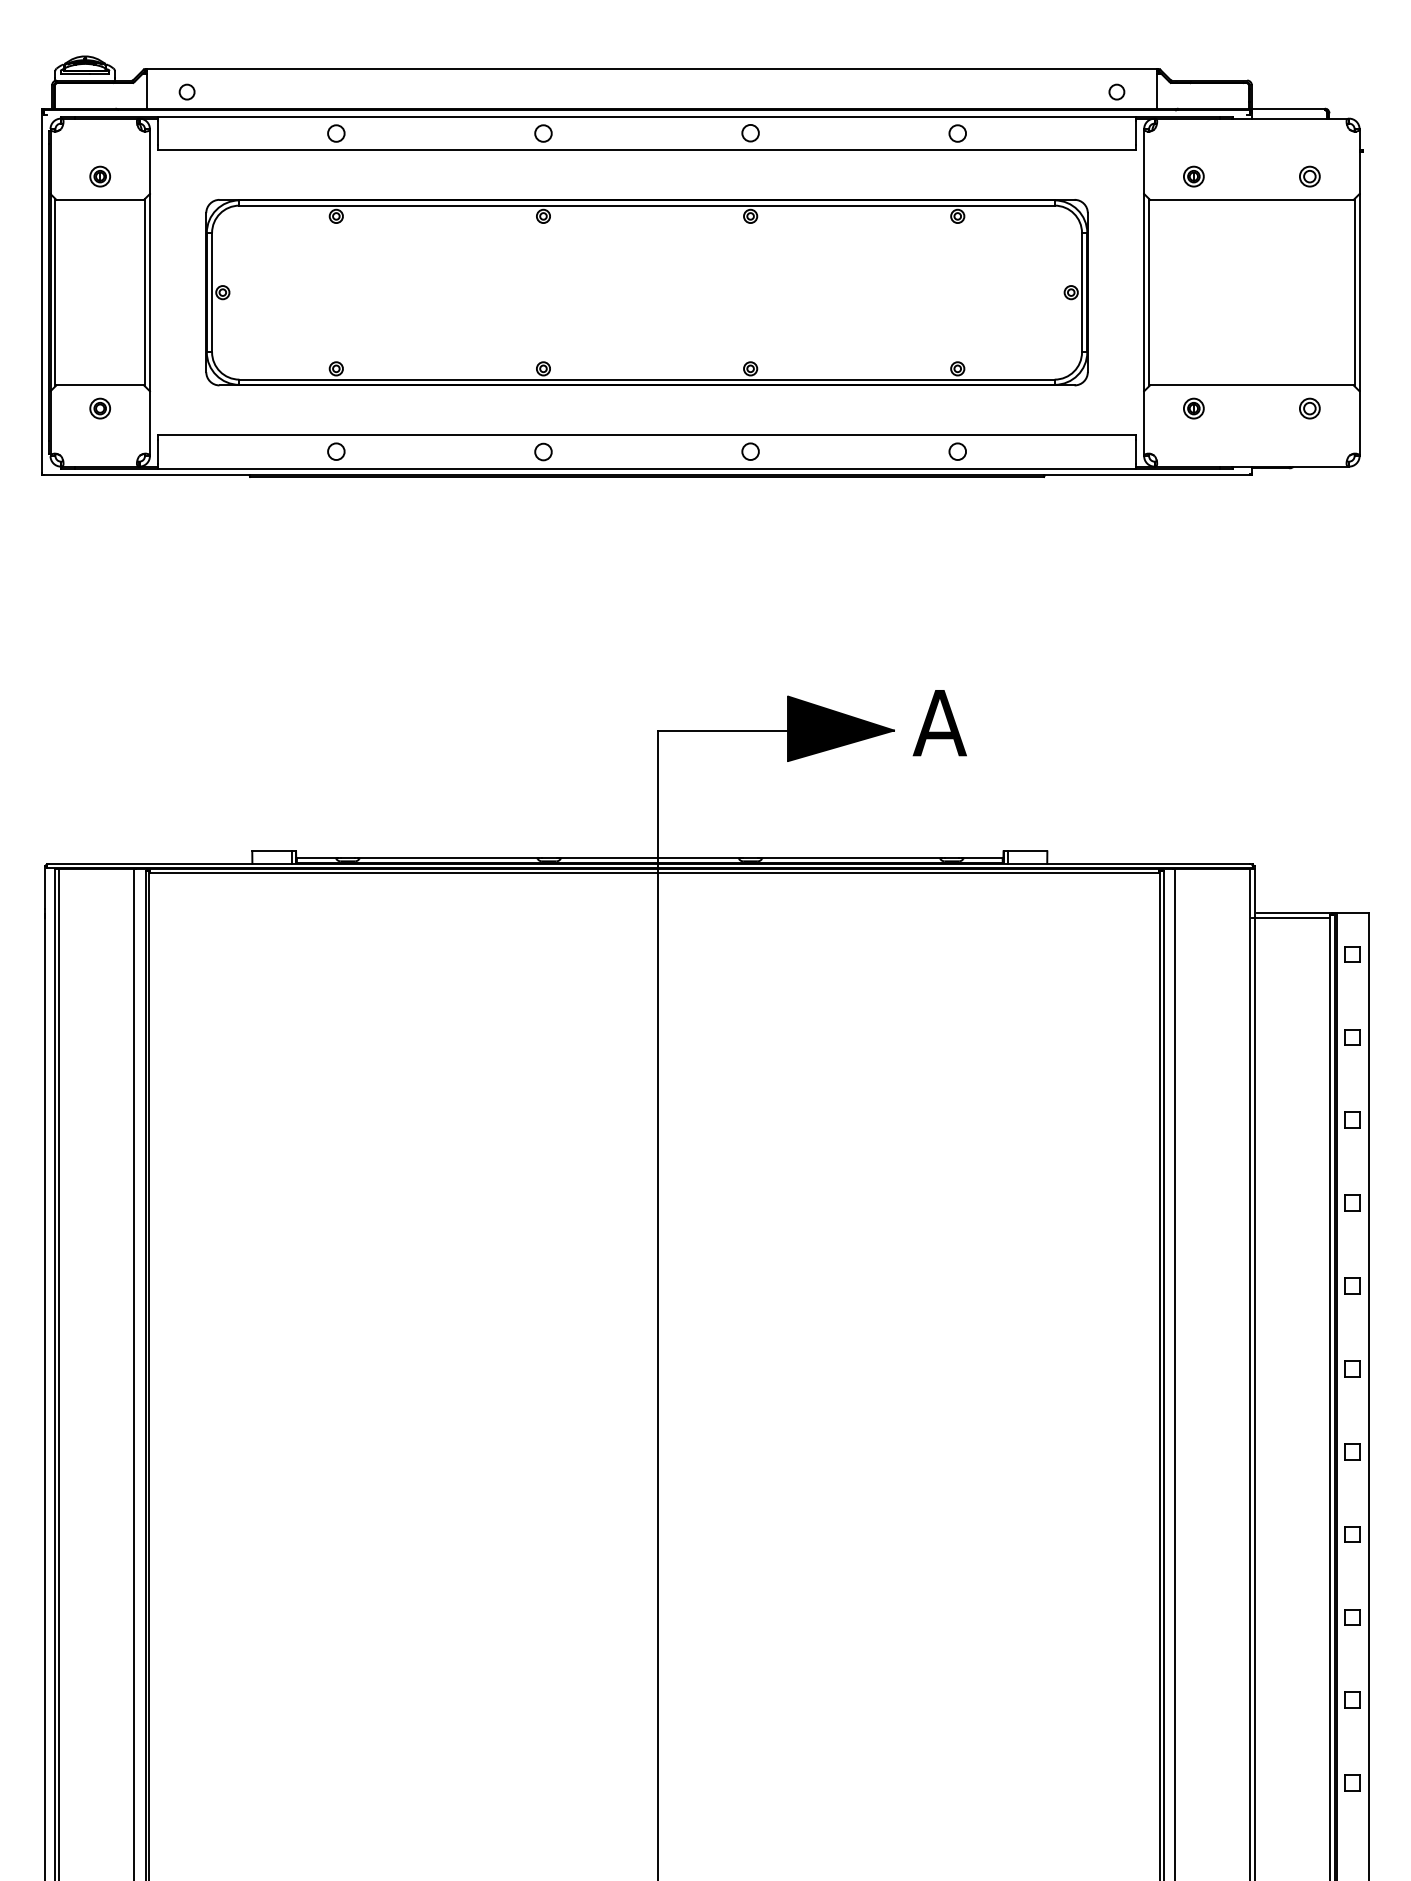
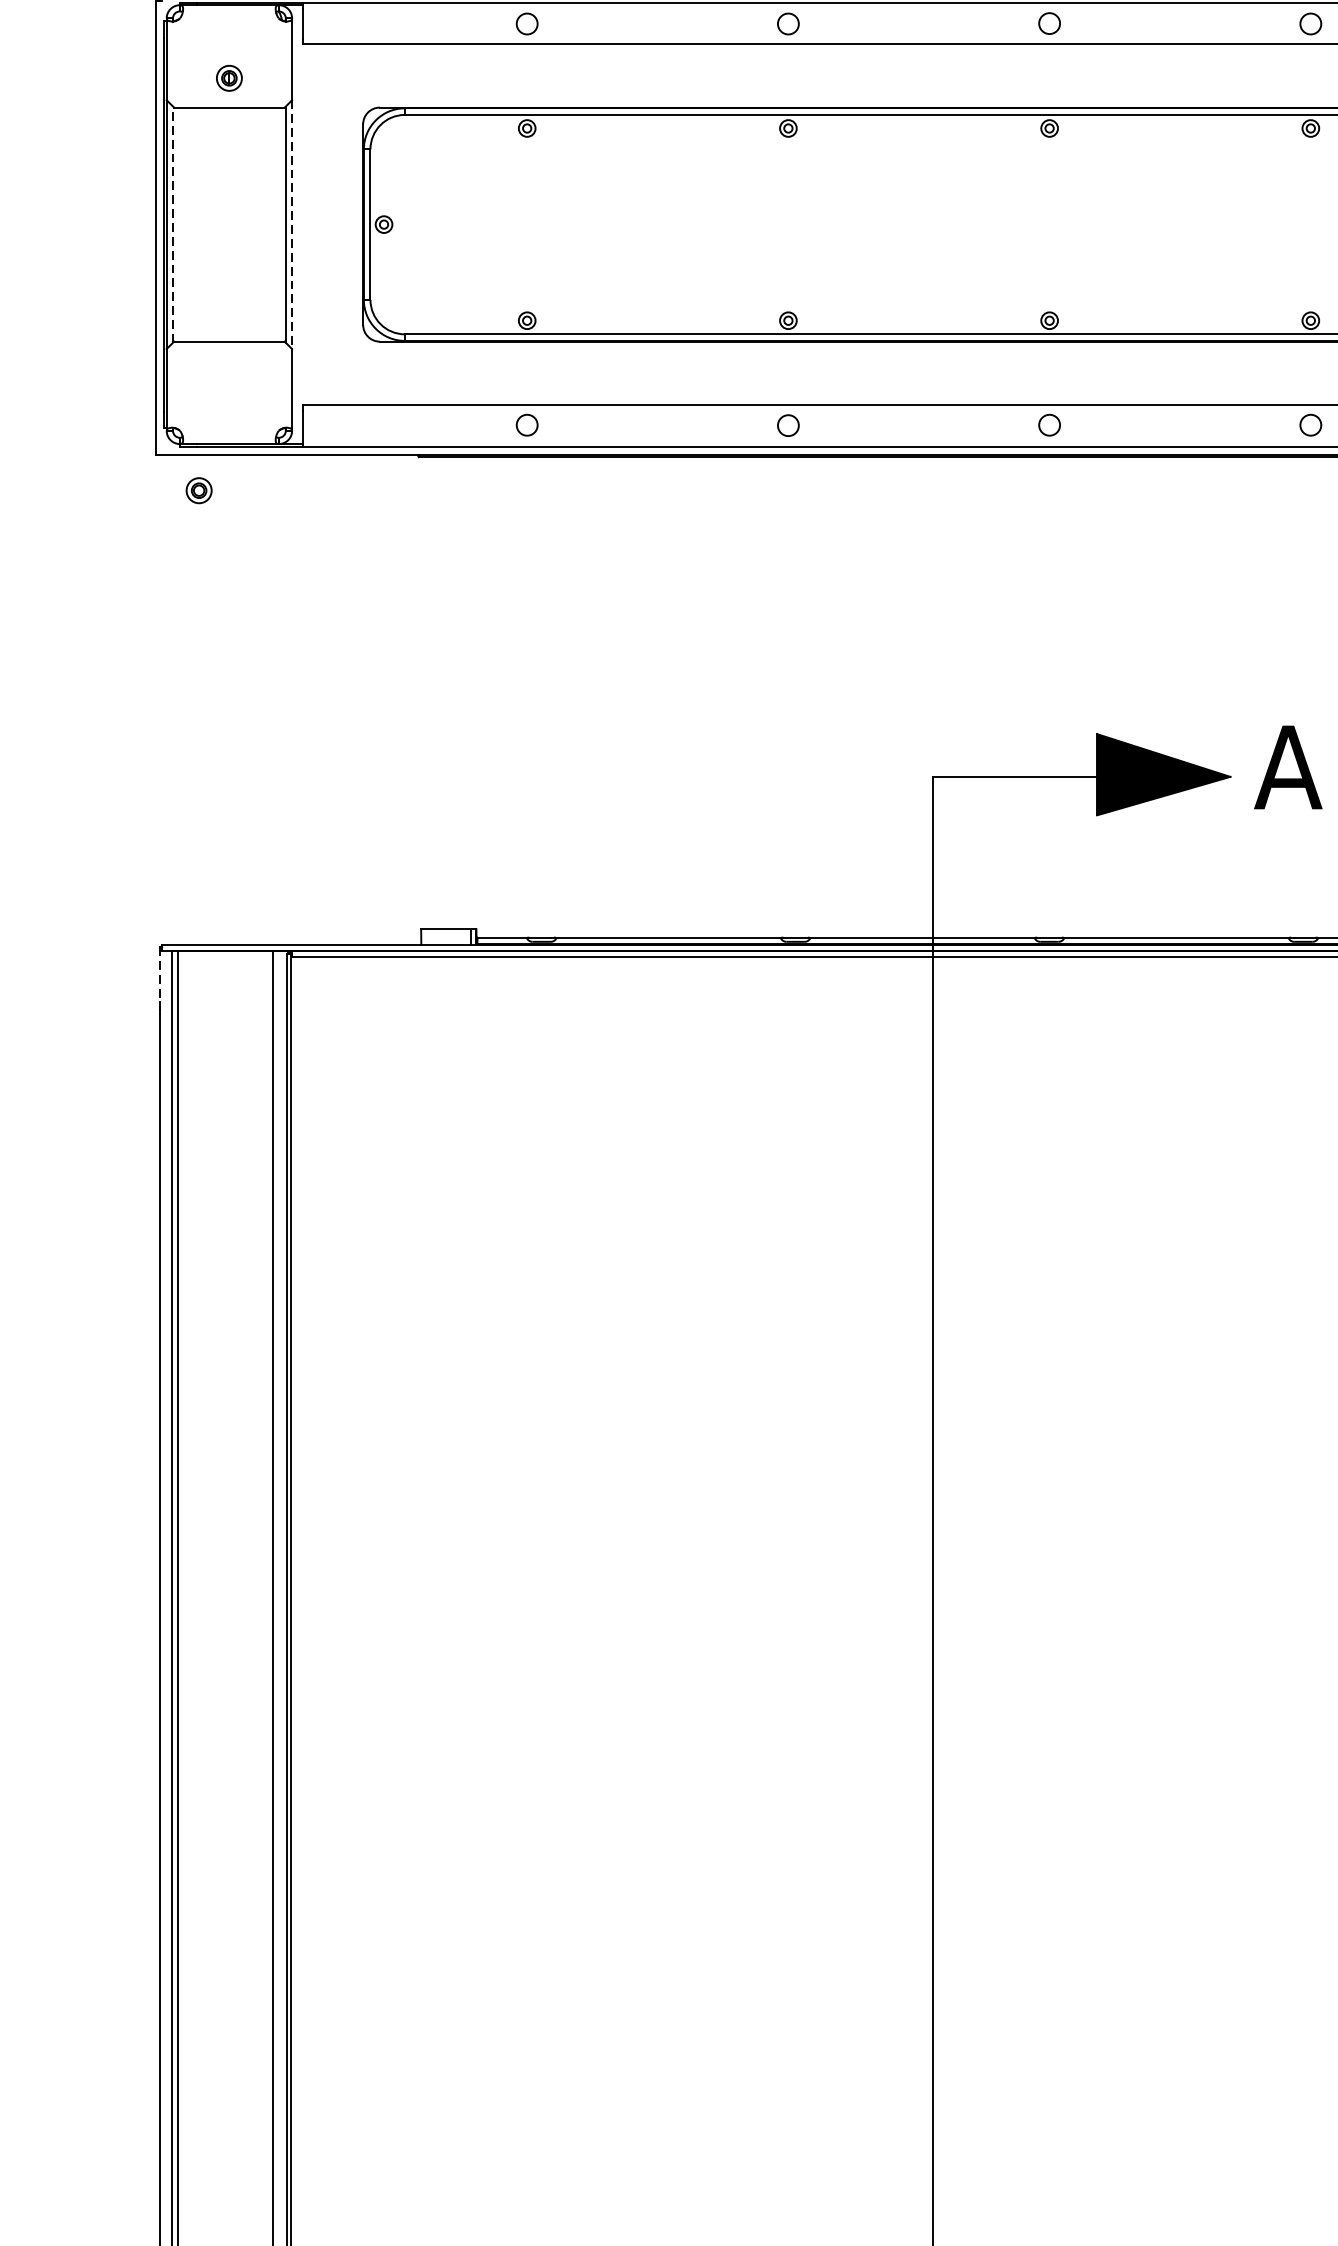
line: (55, 292) -> (173, 224), solid -> dashed
line: (149, 292) -> (291, 224), solid -> dashed
part: (100, 408) -> (199, 490), moved
line: (44, 887) -> (159, 974), solid -> dashed

